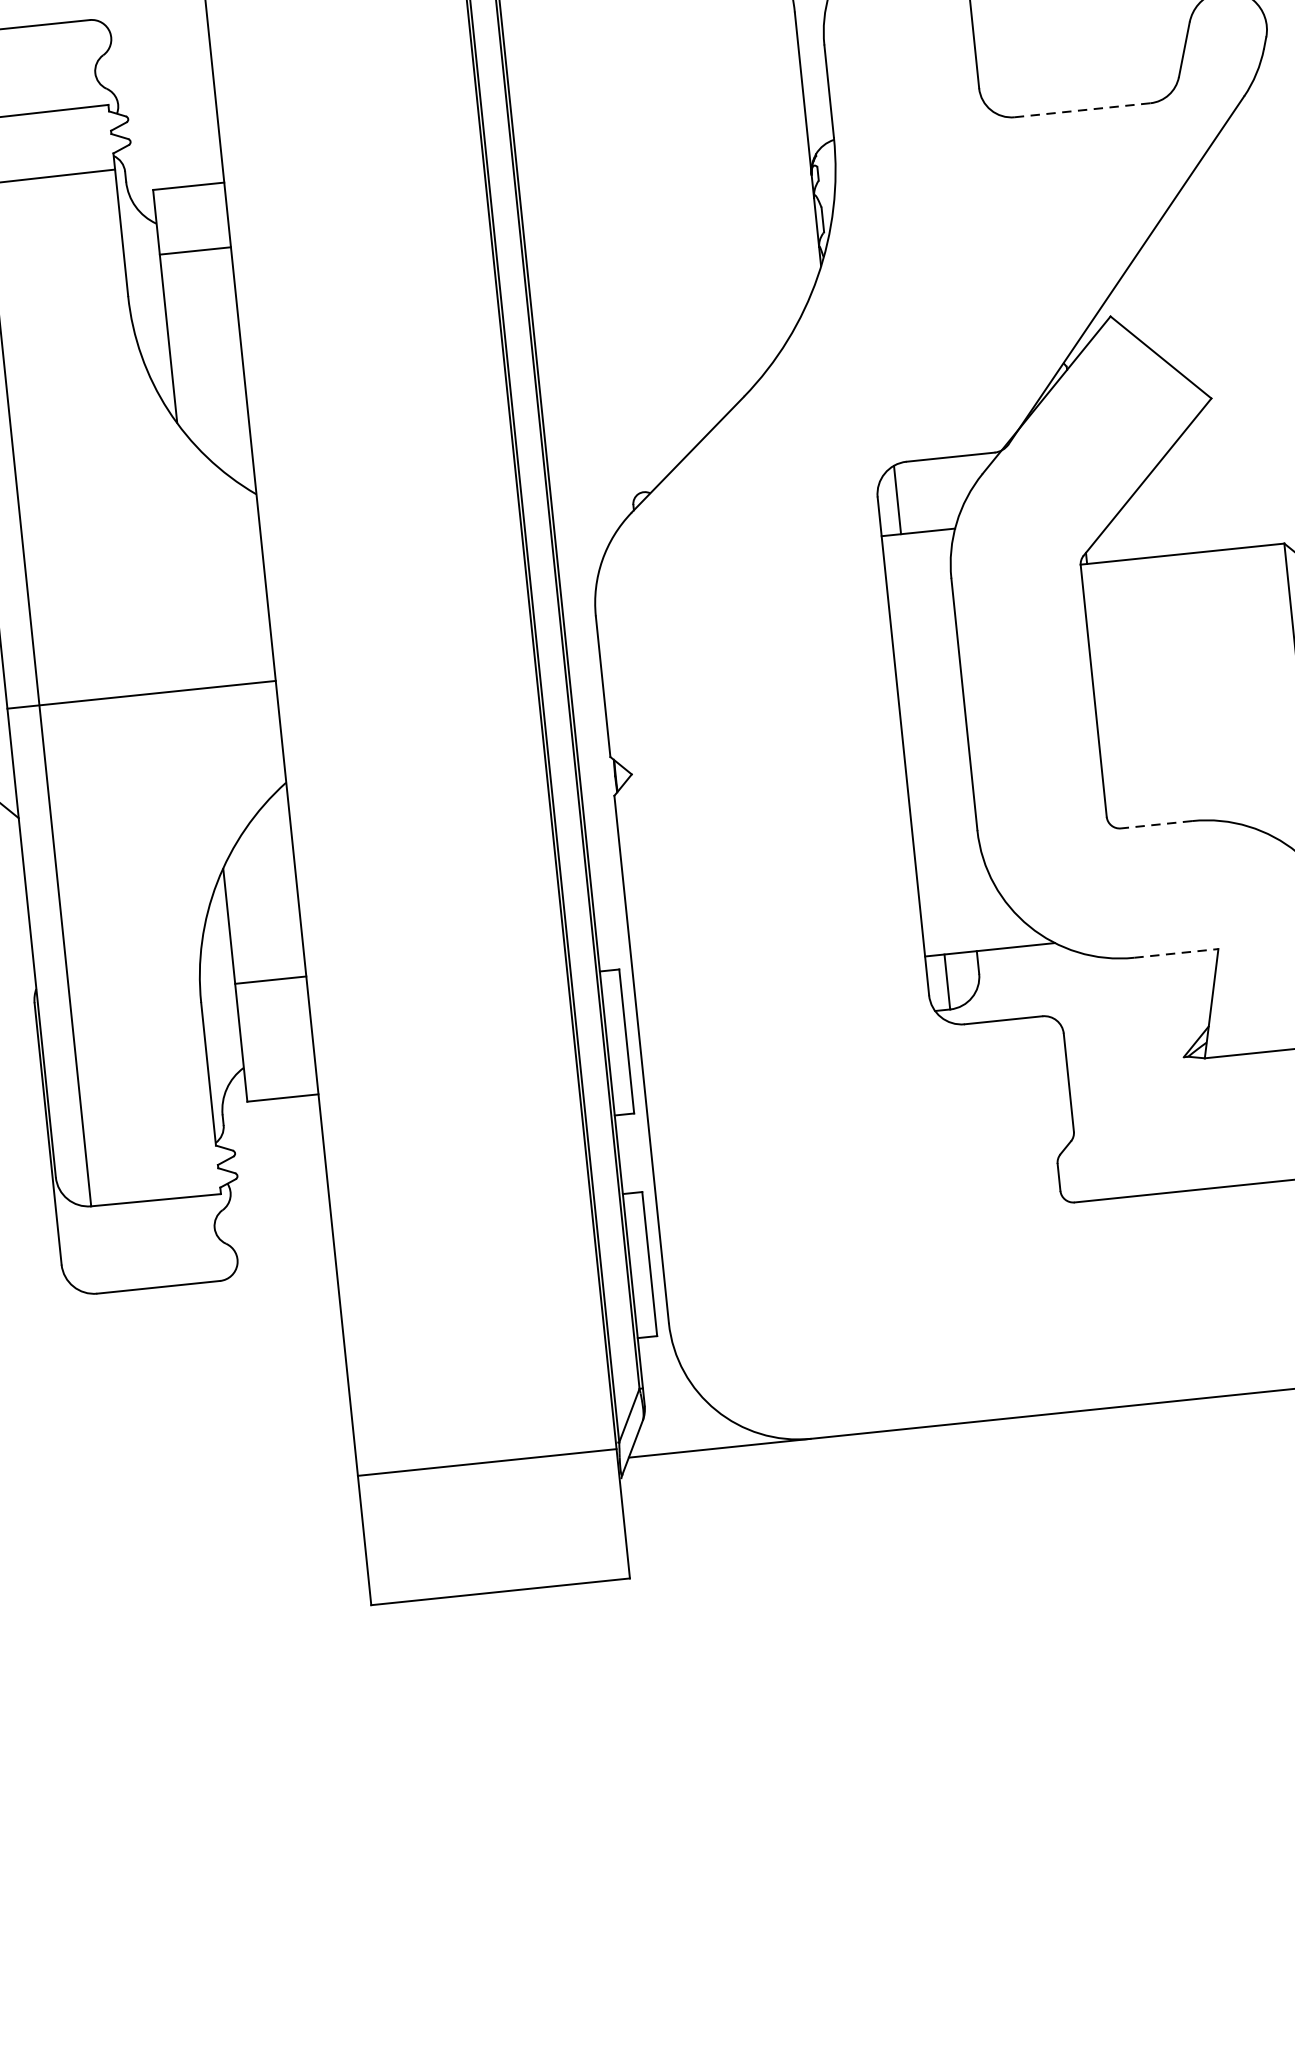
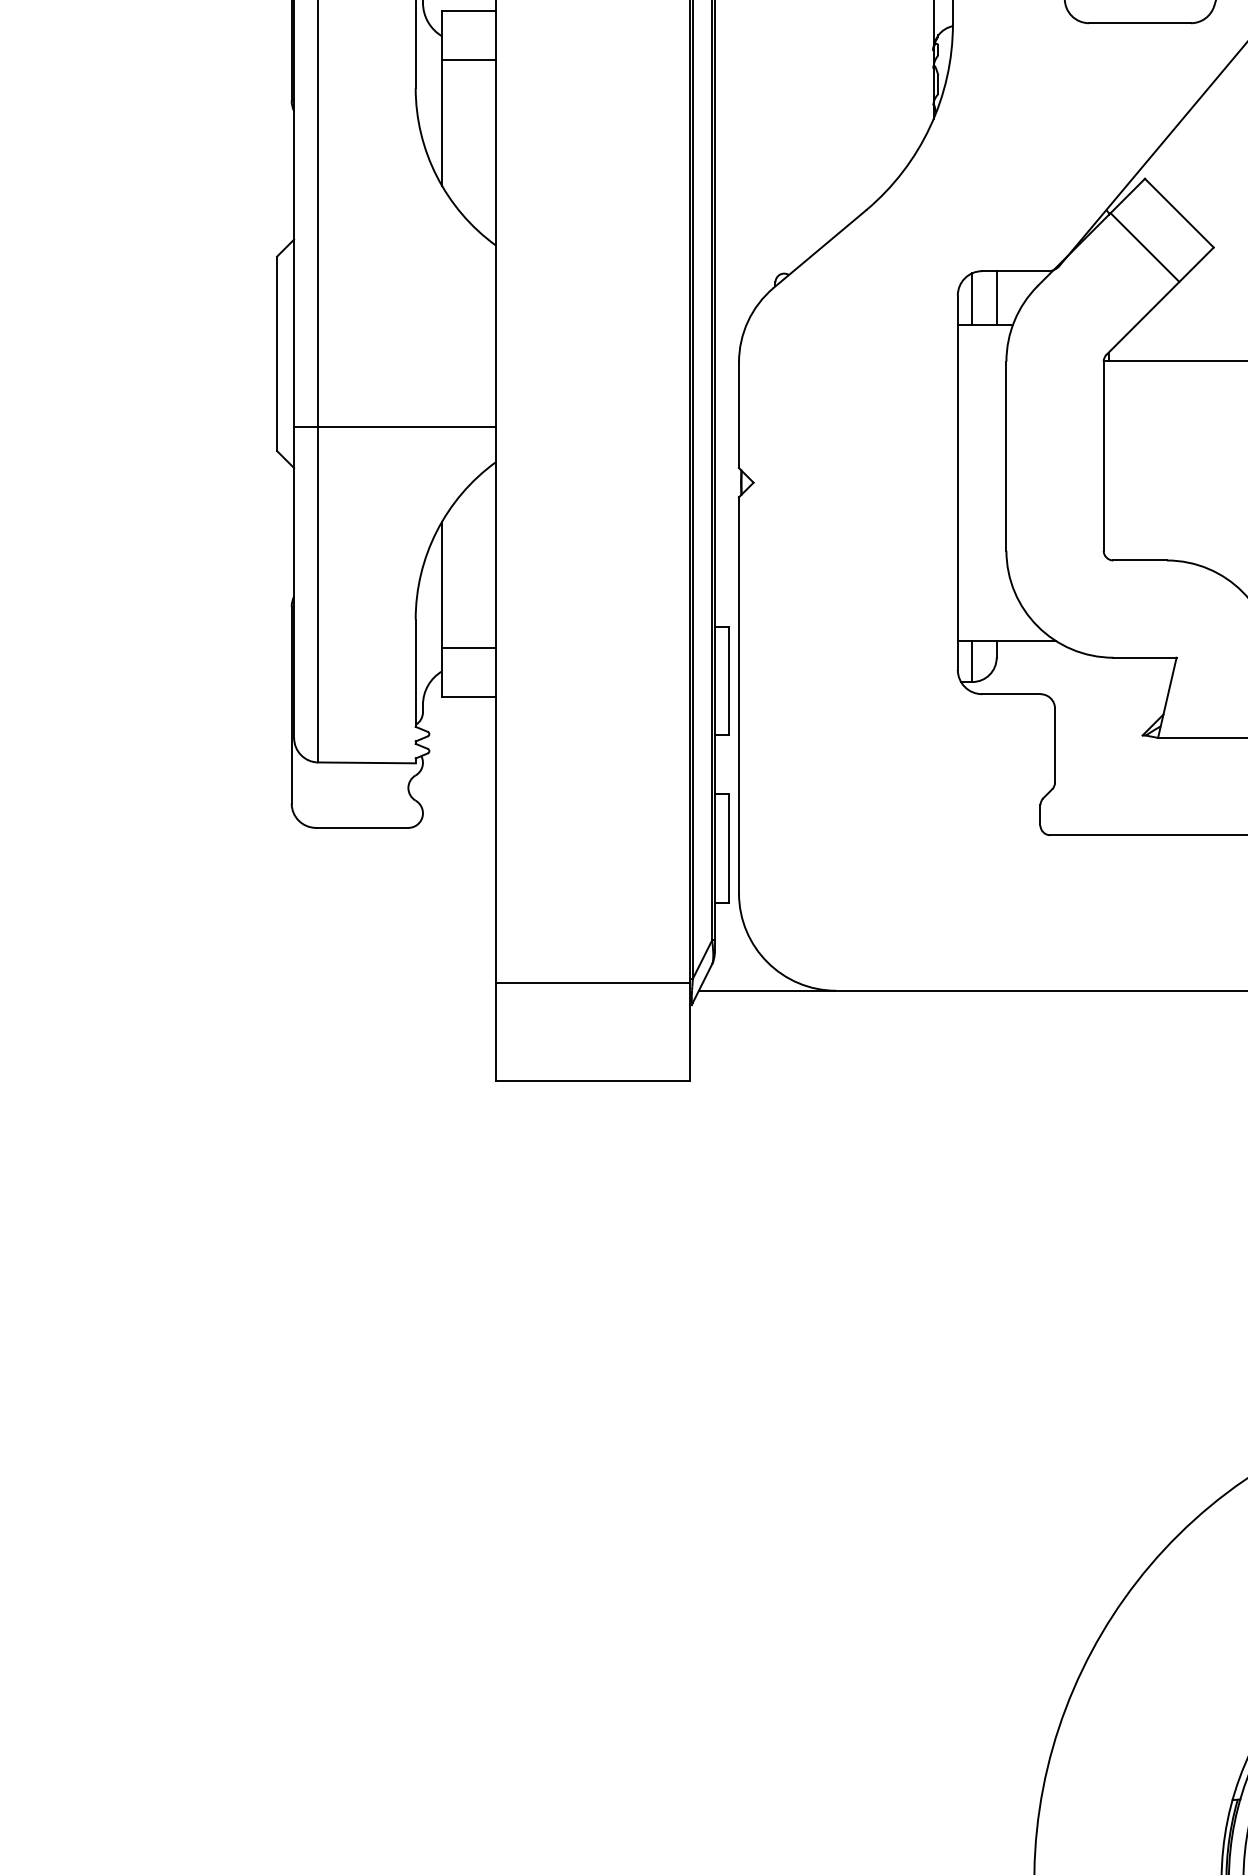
line: (1083, 110) -> (1140, 23), dashed -> solid
line: (1119, 407) -> (1144, 247), added
line: (929, 494) -> (996, 297), added
line: (140, 694) -> (394, 426), moved
line: (1157, 824) -> (1140, 560), dashed -> solid
line: (1177, 953) -> (1145, 657), dashed -> solid
line: (269, 980) -> (468, 648), moved

